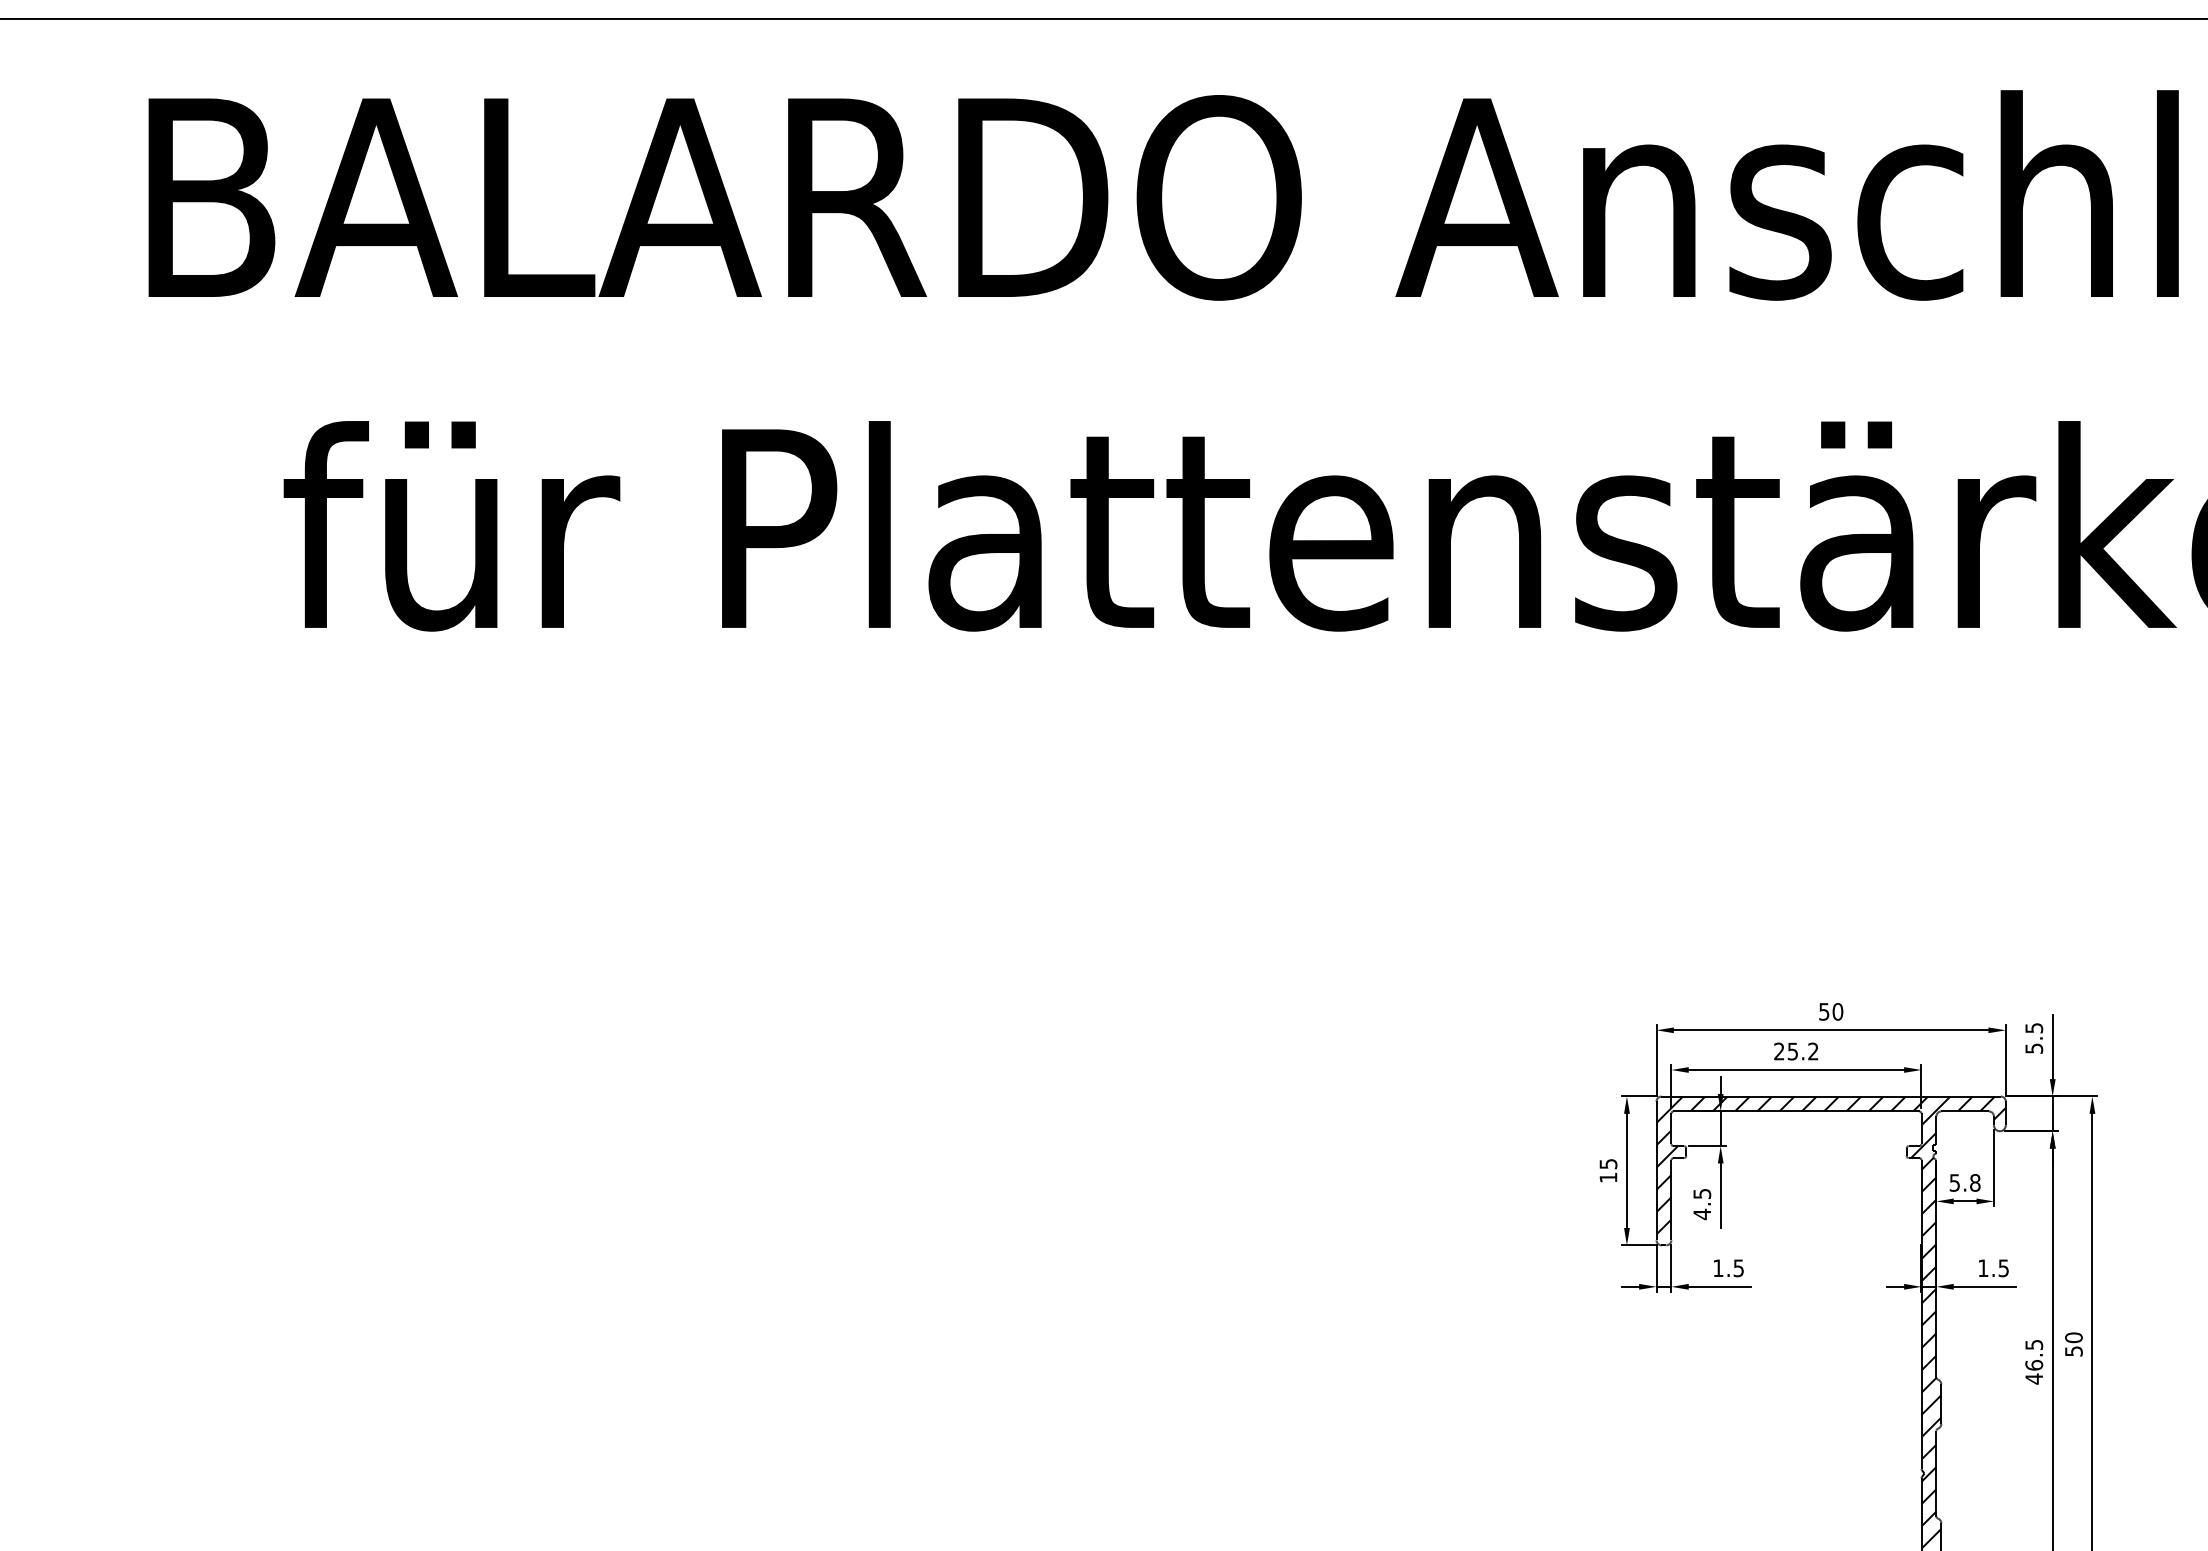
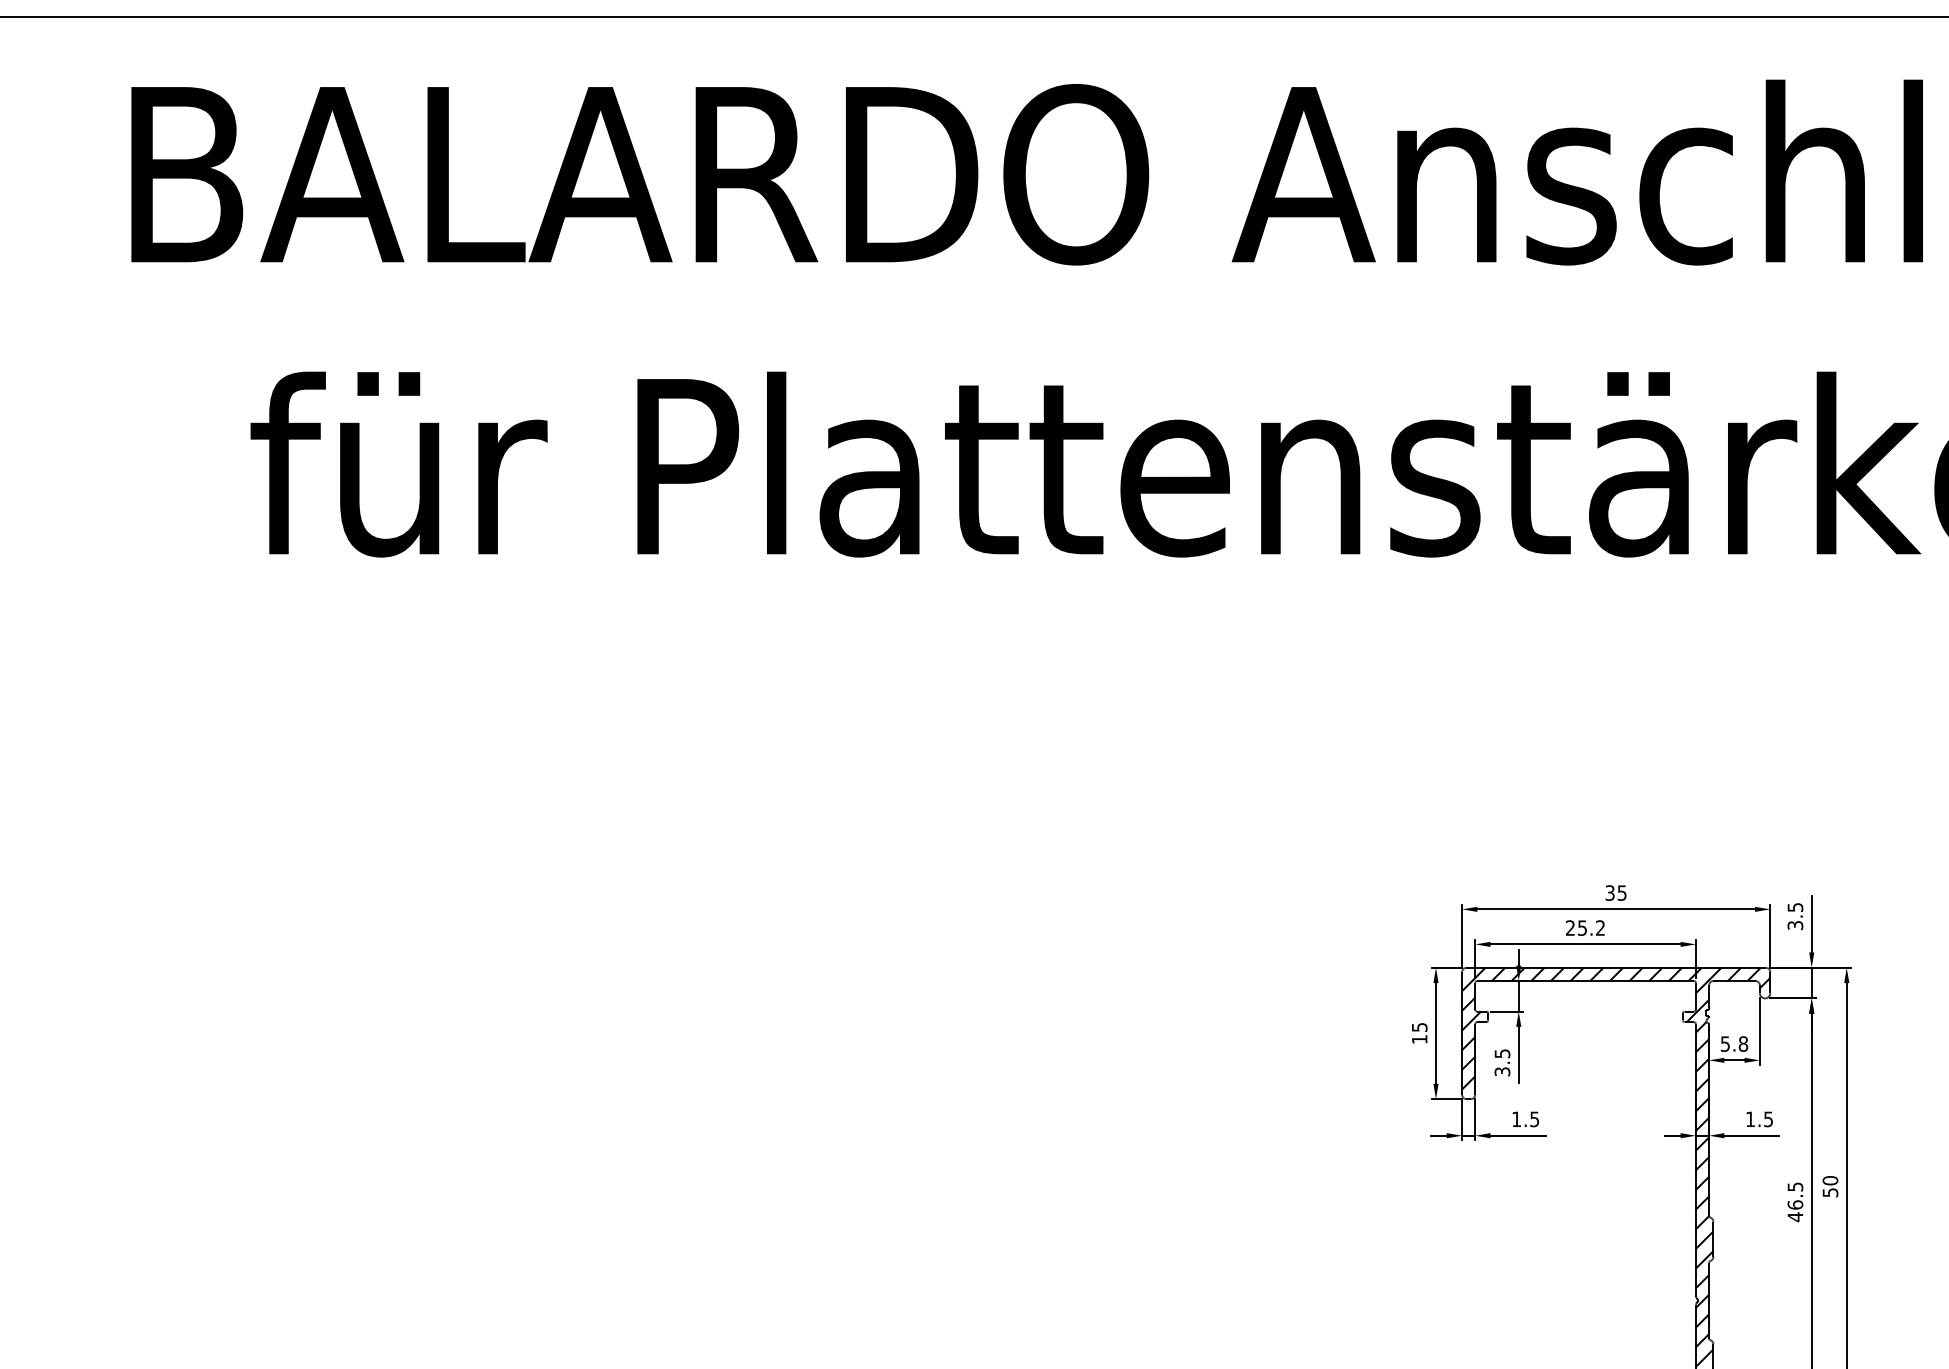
text: (1831, 1011) -> (1616, 892), 50 -> 35
text: (2033, 1048) -> (1794, 925), 5.5 -> 3.5
text: (1702, 1214) -> (1502, 1071), 4.5 -> 3.5

